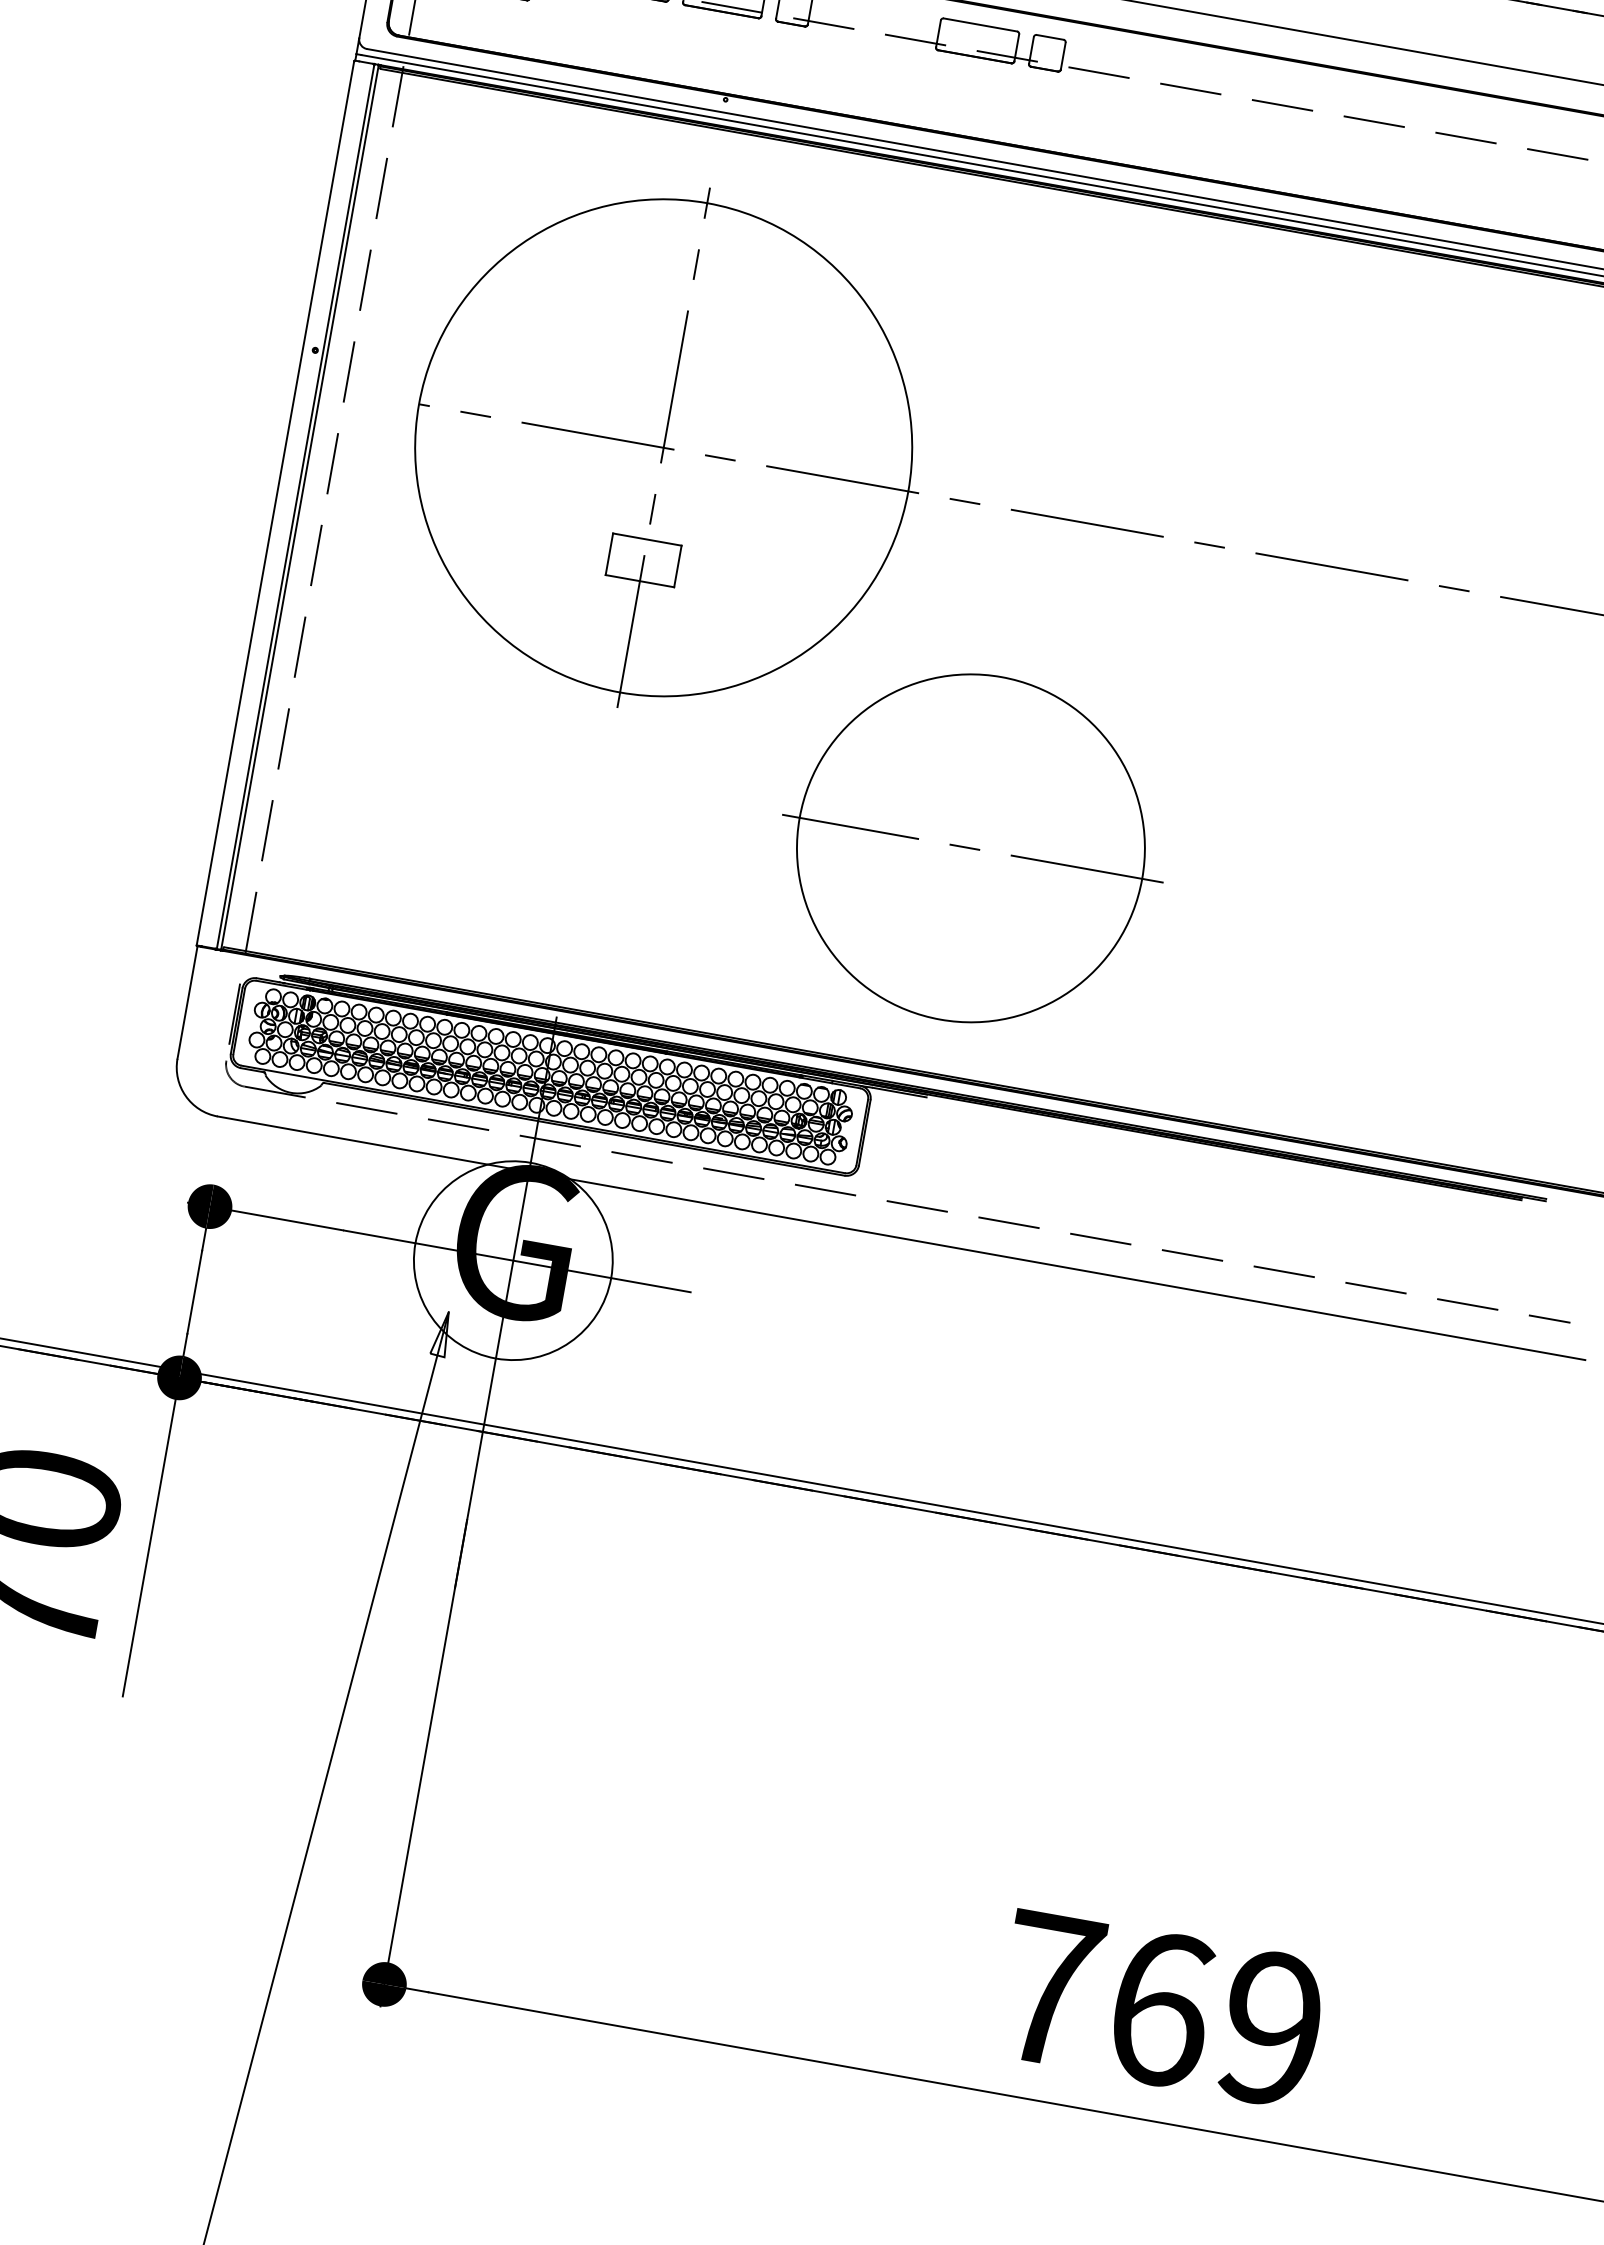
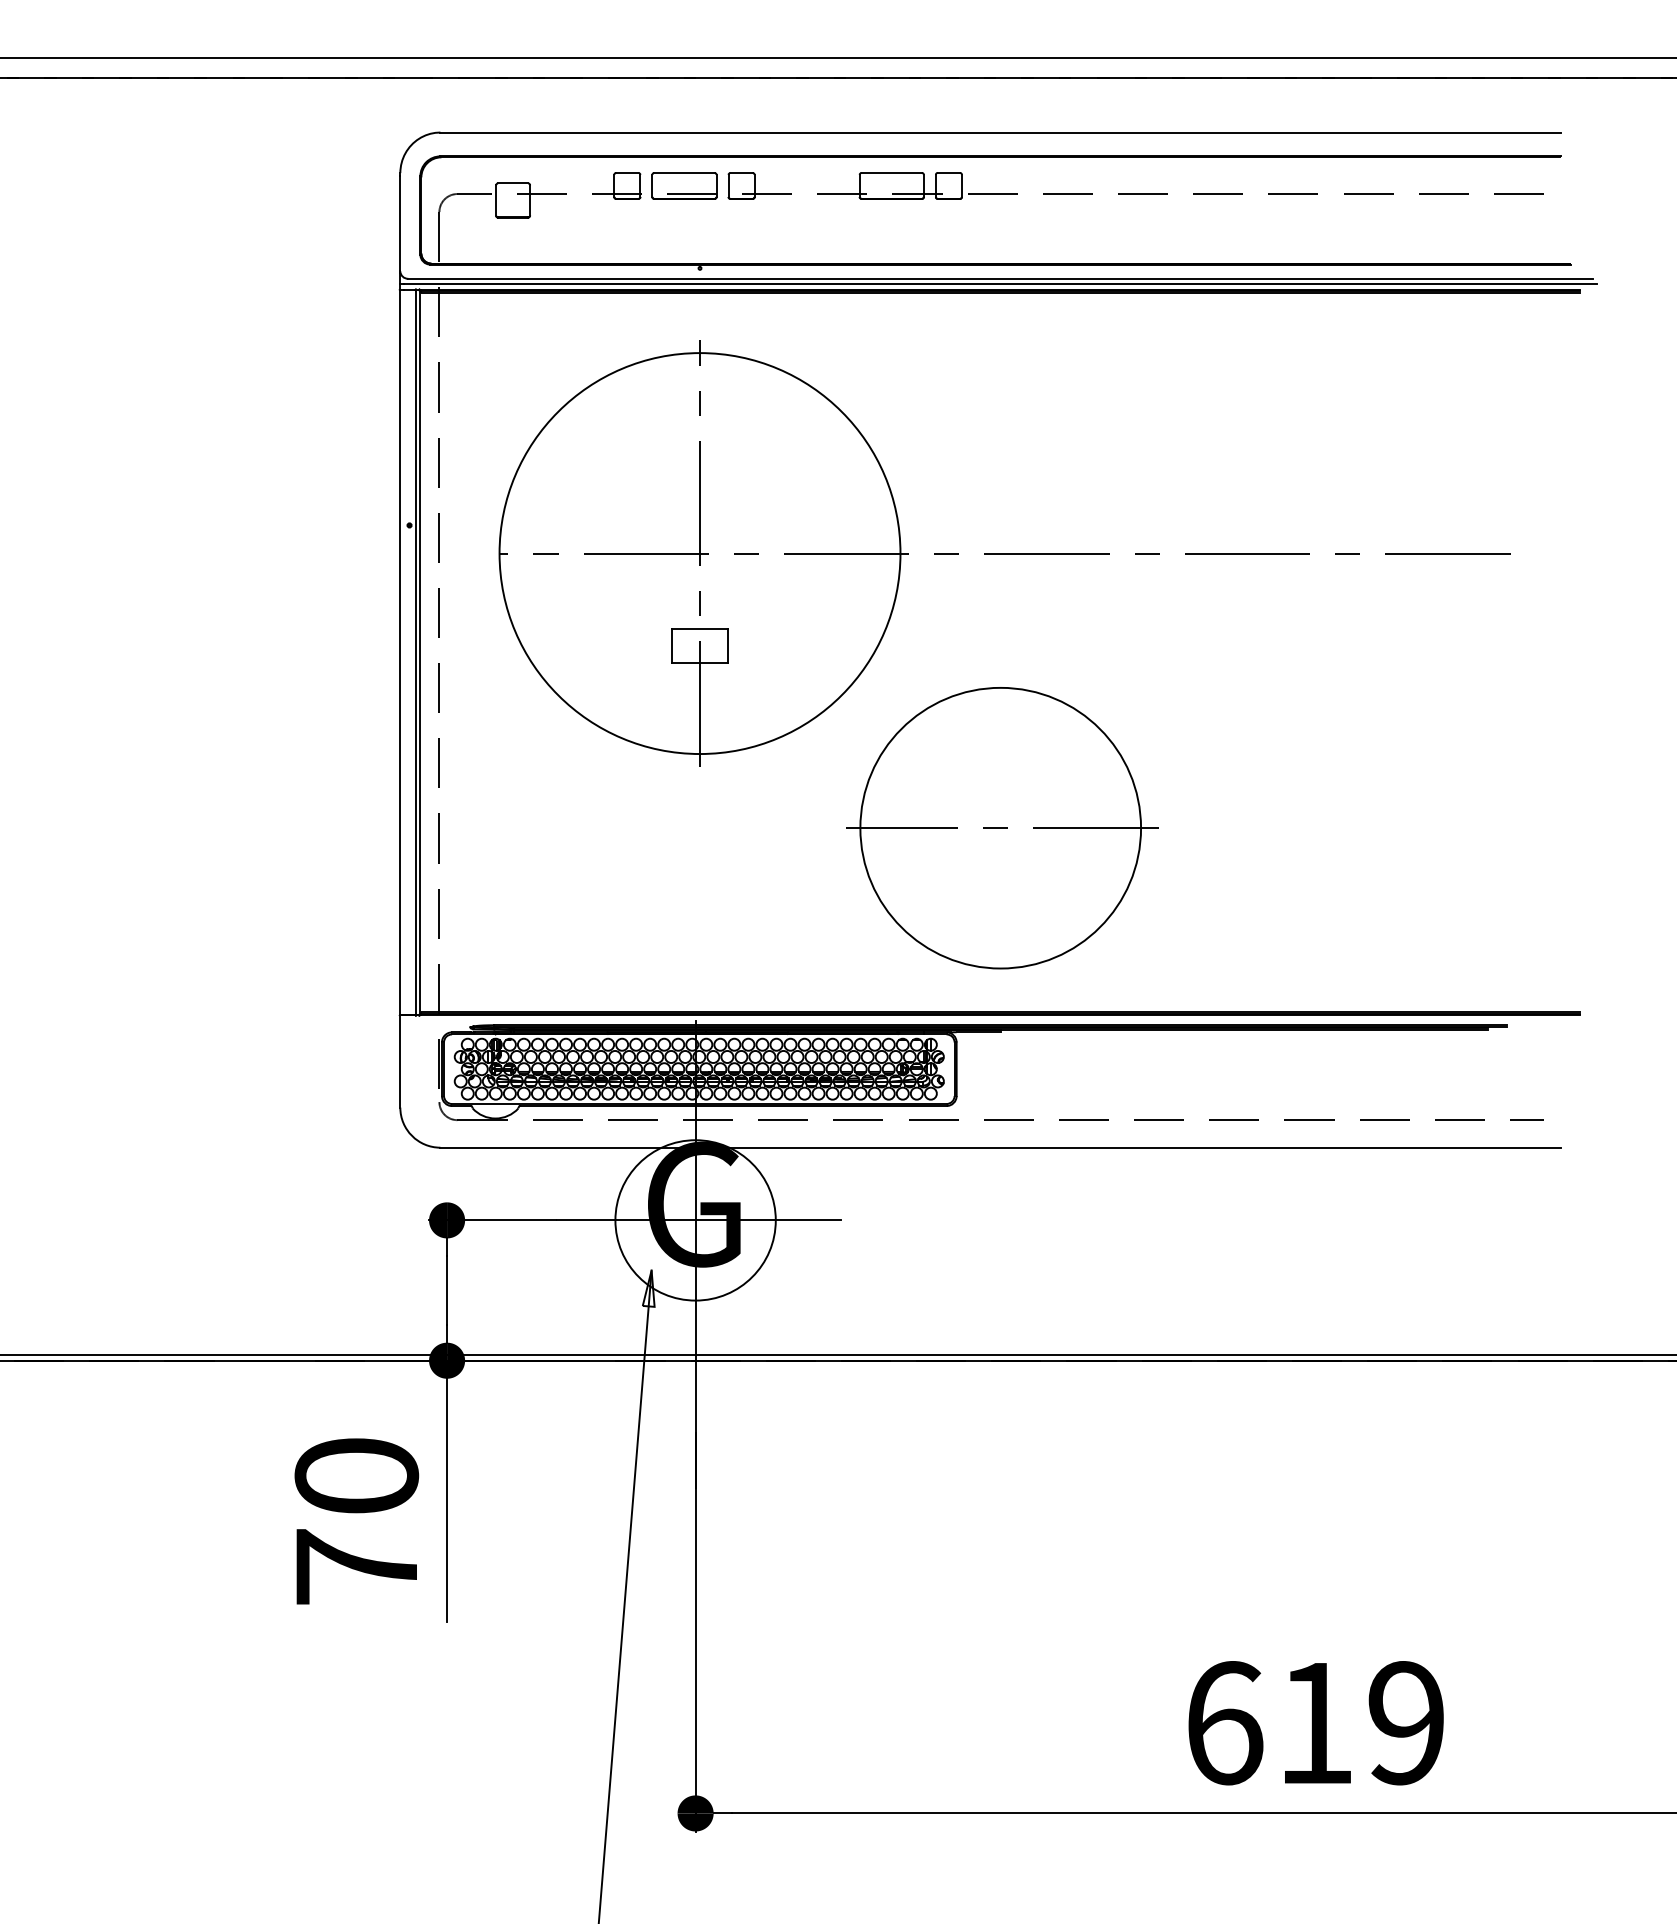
text: (1105, 1999) -> (1270, 1723), 769 -> 619

